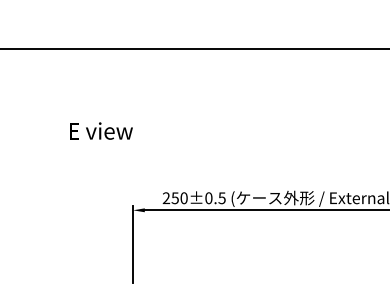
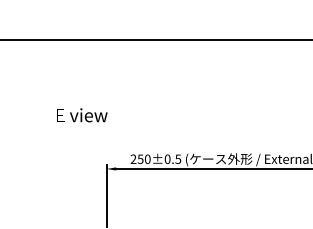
text: (101, 131) -> (82, 115), moved

